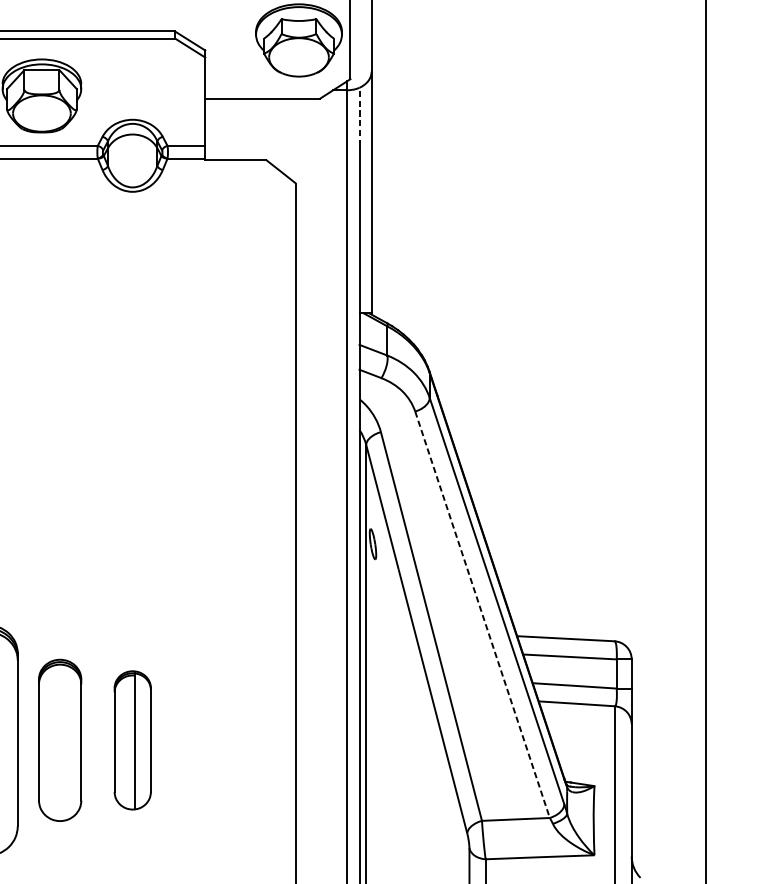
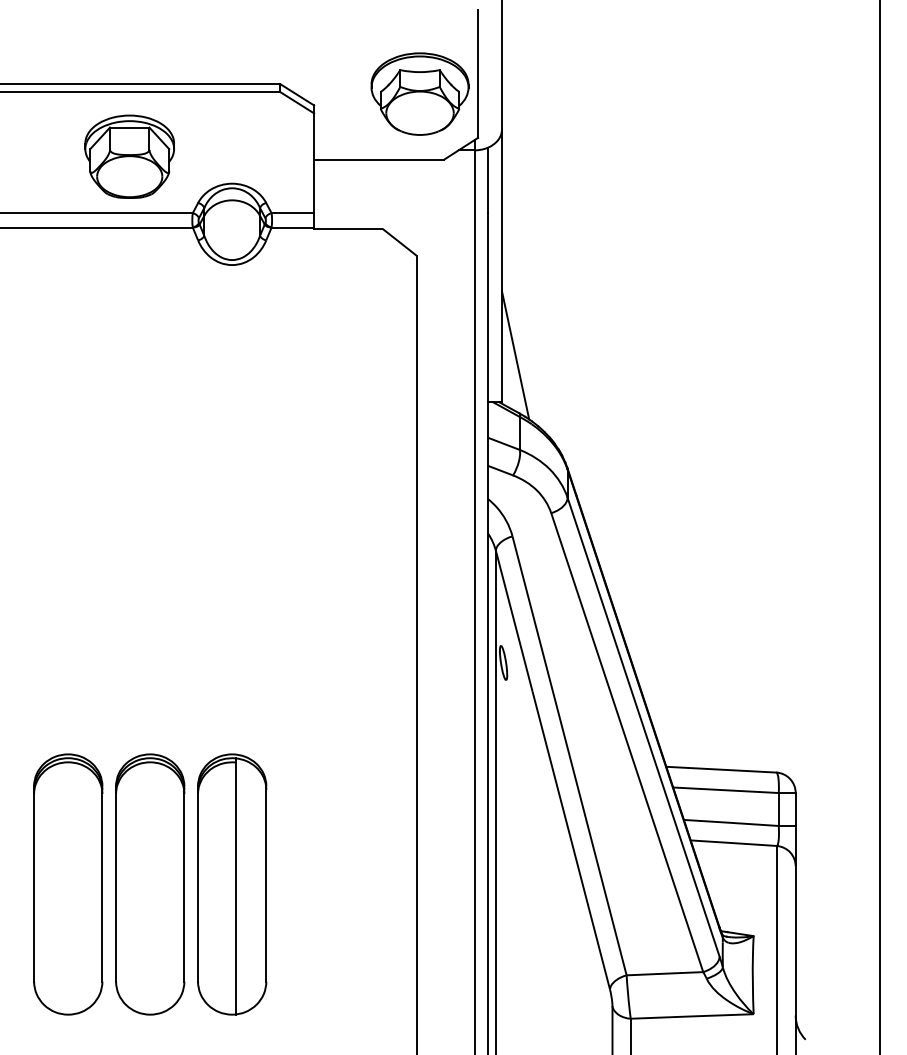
line: (359, 116) -> (488, 180), dashed -> solid
line: (383, 271) -> (515, 355), added
line: (482, 614) -> (627, 742), dashed -> solid
part: (60, 740) -> (150, 884), size x1.43
part: (132, 740) -> (232, 884), size x1.67

